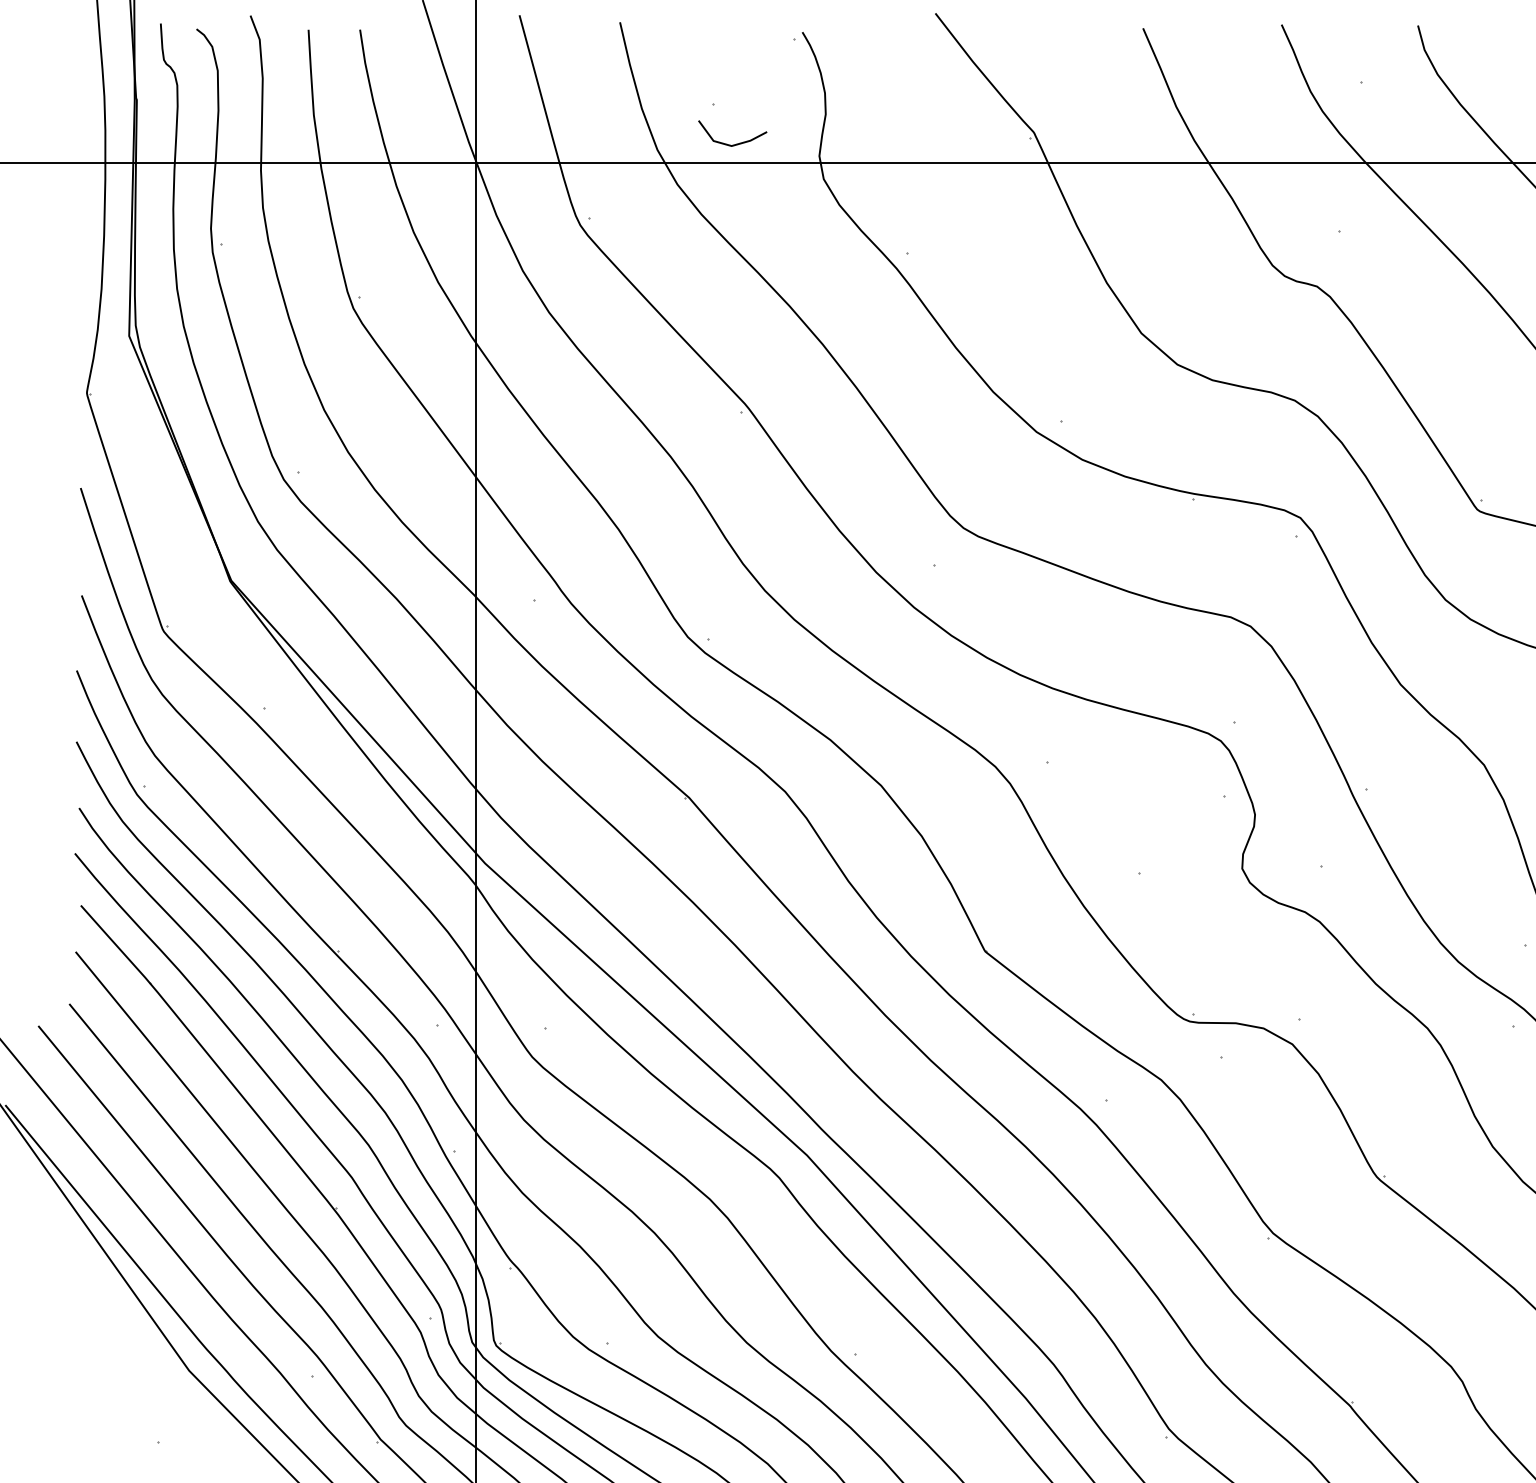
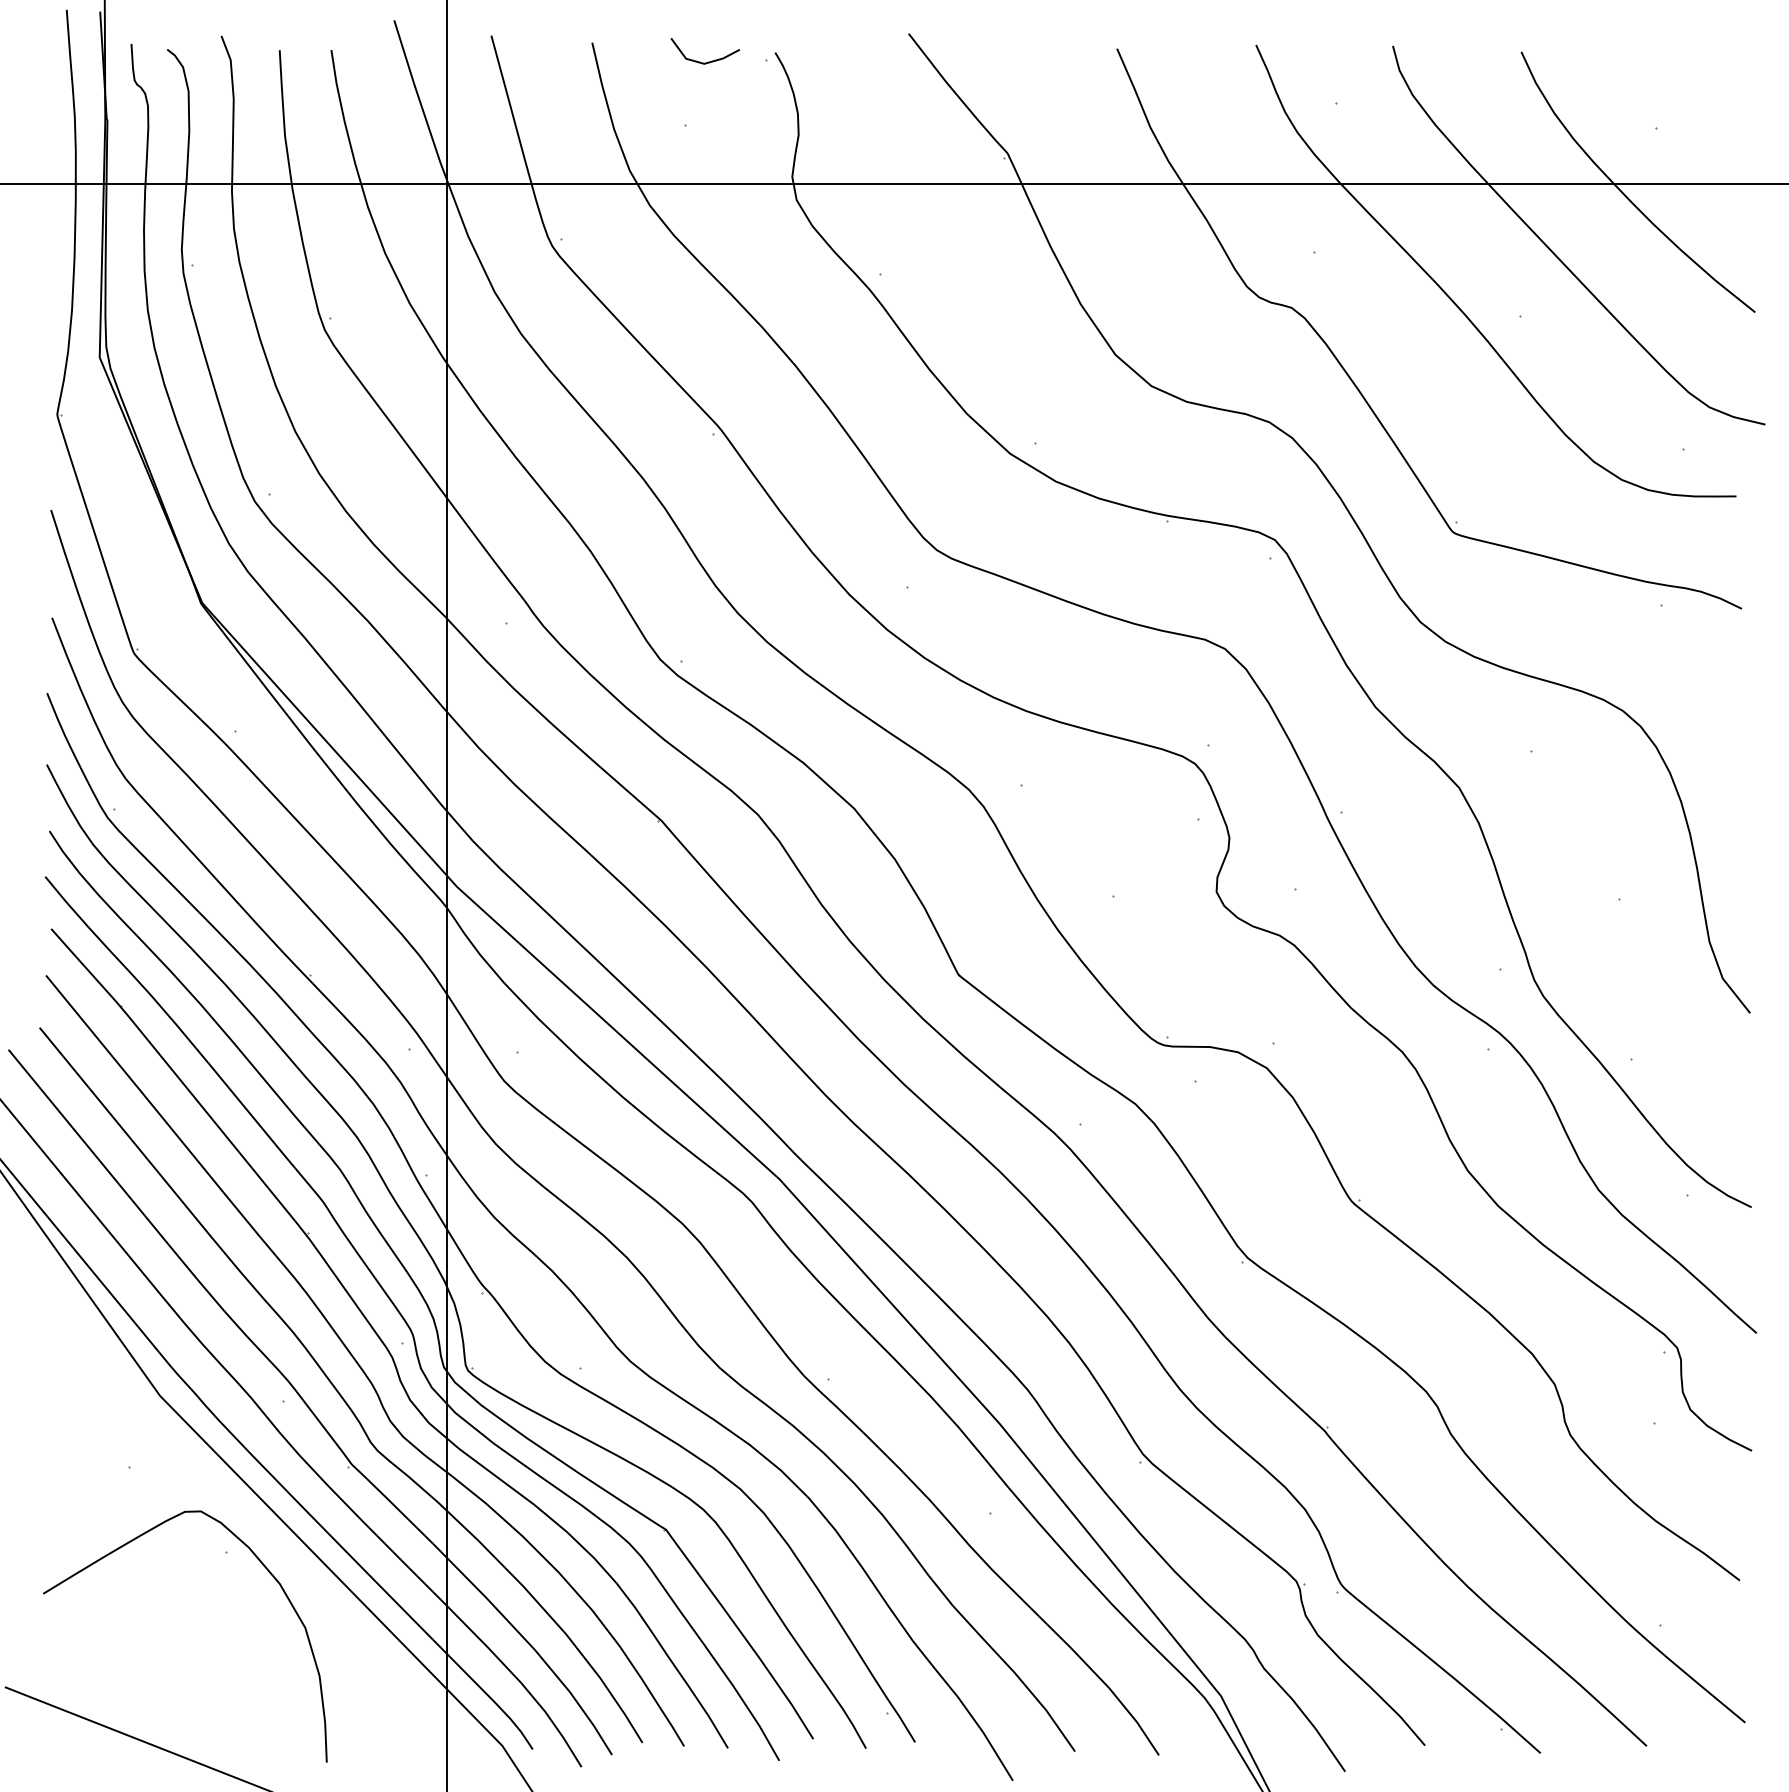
line: (727, 143) -> (700, 61), moved

